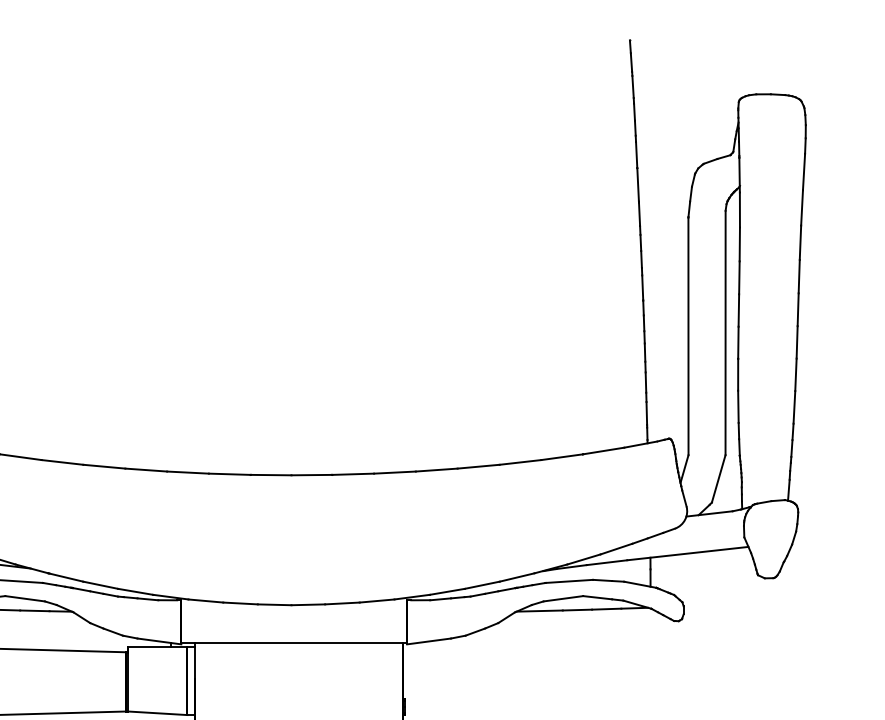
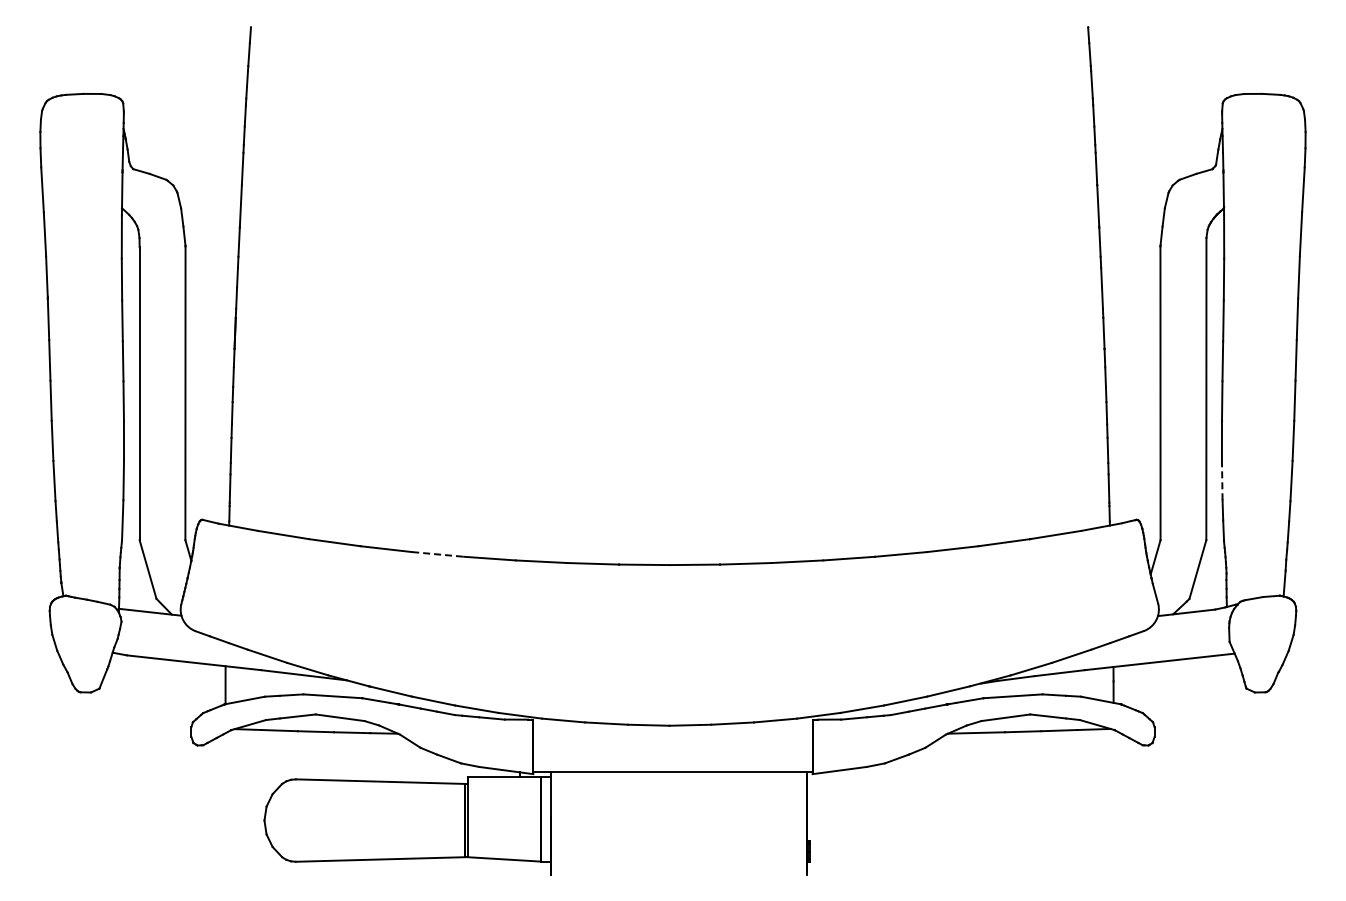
line: (738, 406) -> (1222, 480), solid -> dashed
line: (104, 466) -> (438, 554), solid -> dashed

